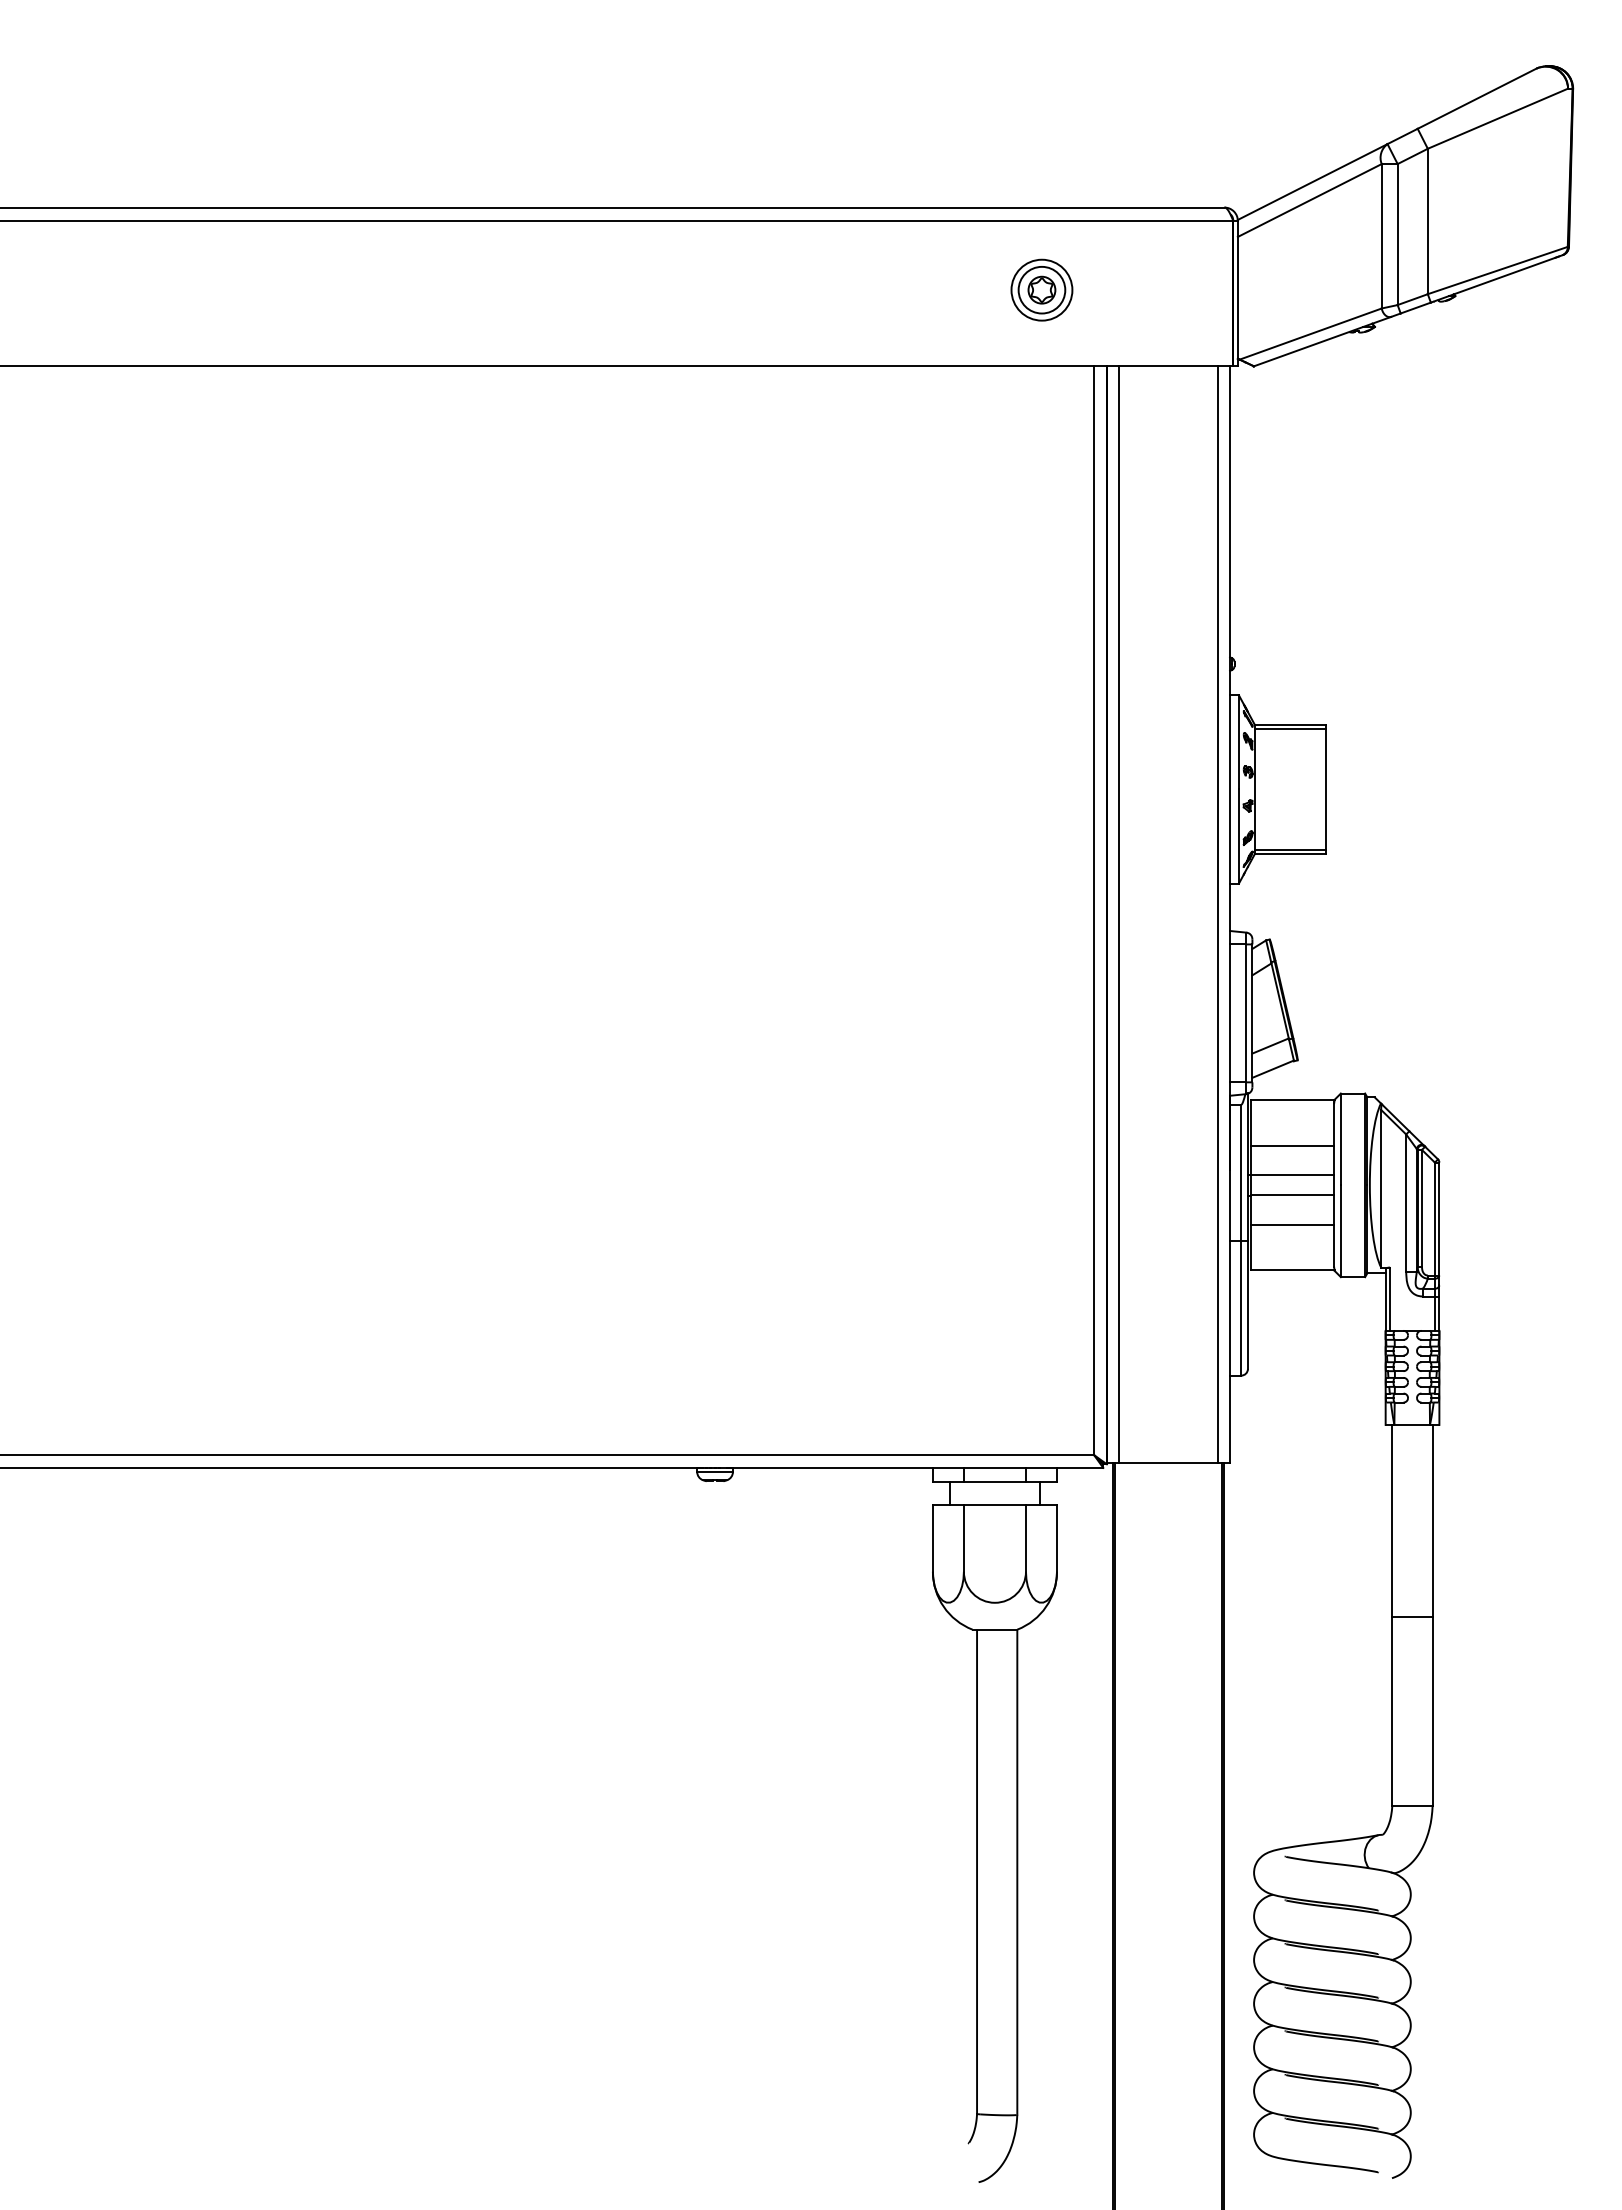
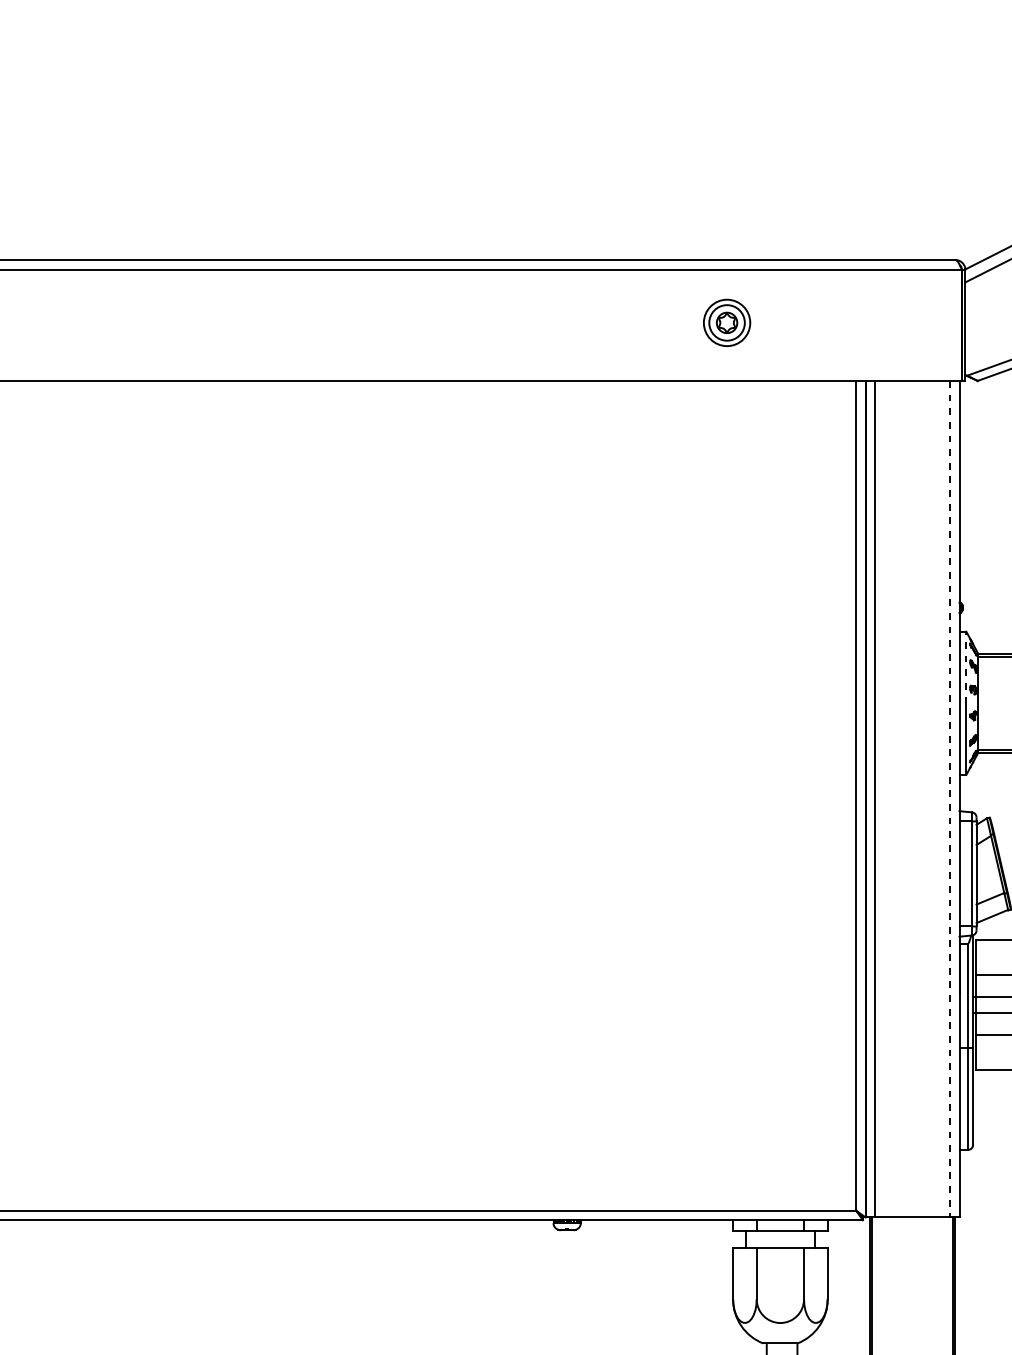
part: (1041, 289) -> (726, 322), moved
line: (1238, 741) -> (965, 666), solid -> dashed
line: (1217, 914) -> (949, 798), solid -> dashed

